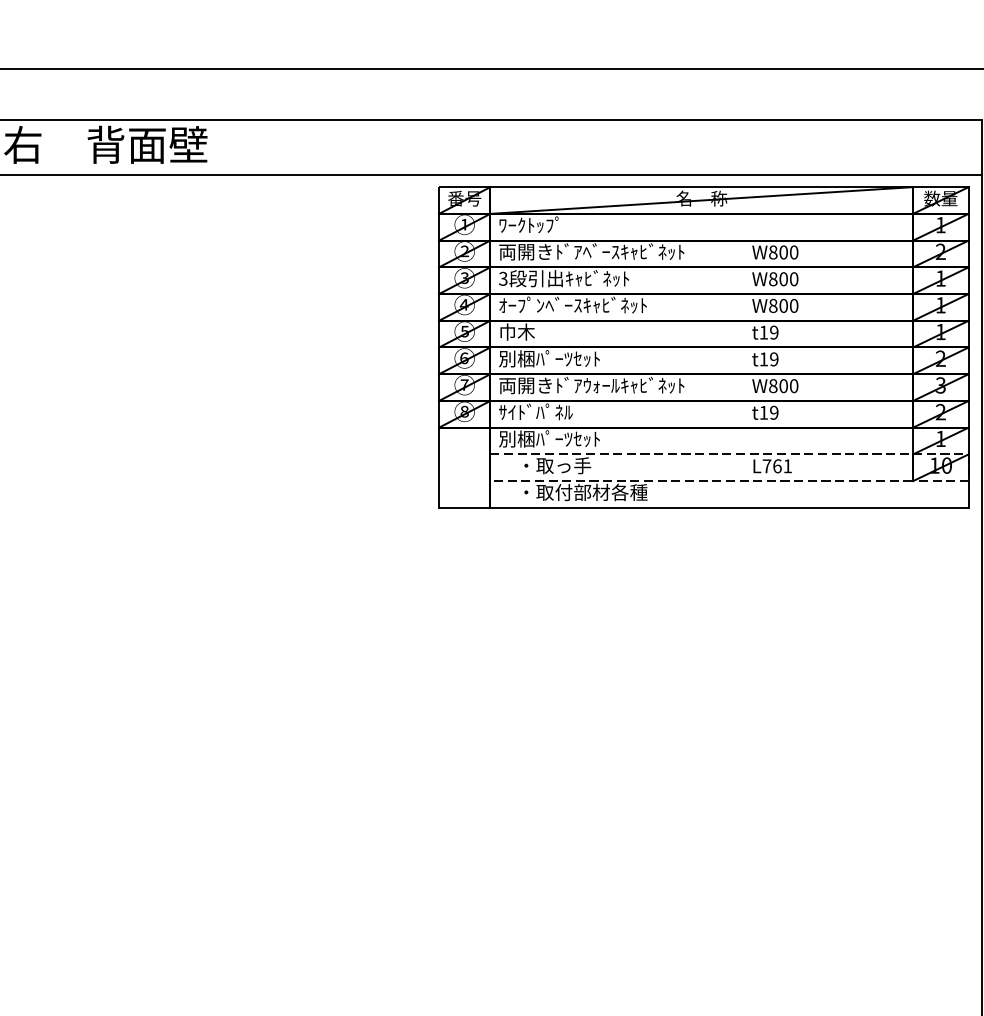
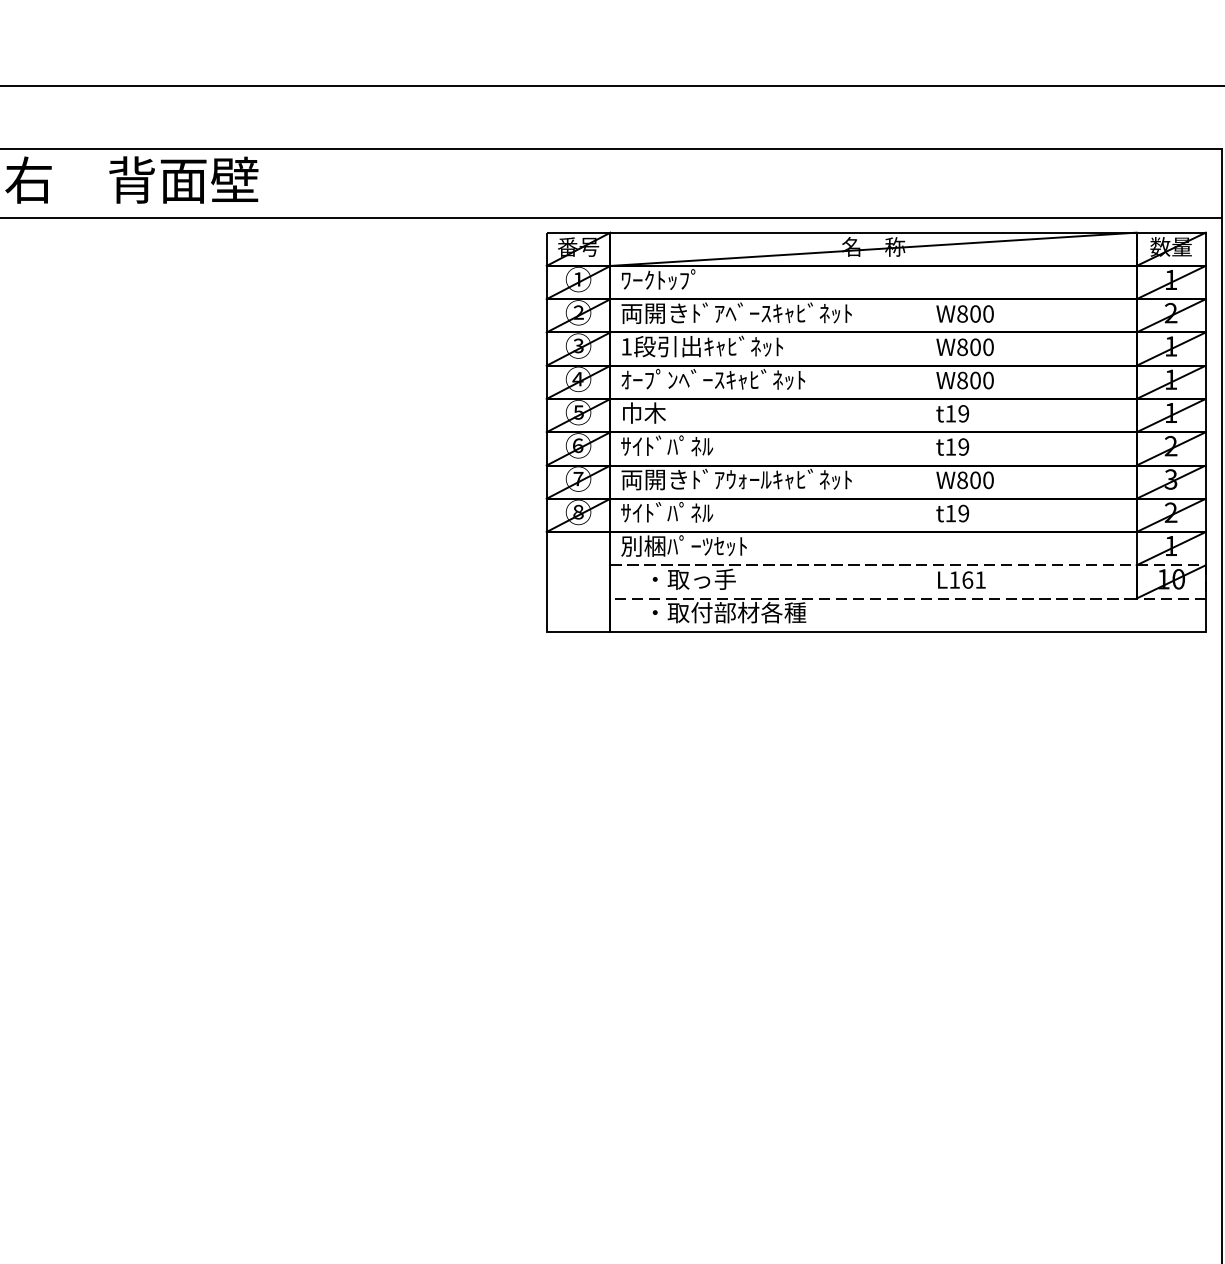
text: (503, 278) -> (626, 346), 3 -> 1
text: (549, 358) -> (683, 446), 別梱ﾊﾟｰﾂｾｯﾄ -> ｻｲﾄﾞﾊﾟﾈﾙ
text: (766, 465) -> (954, 579), L761 -> L161

